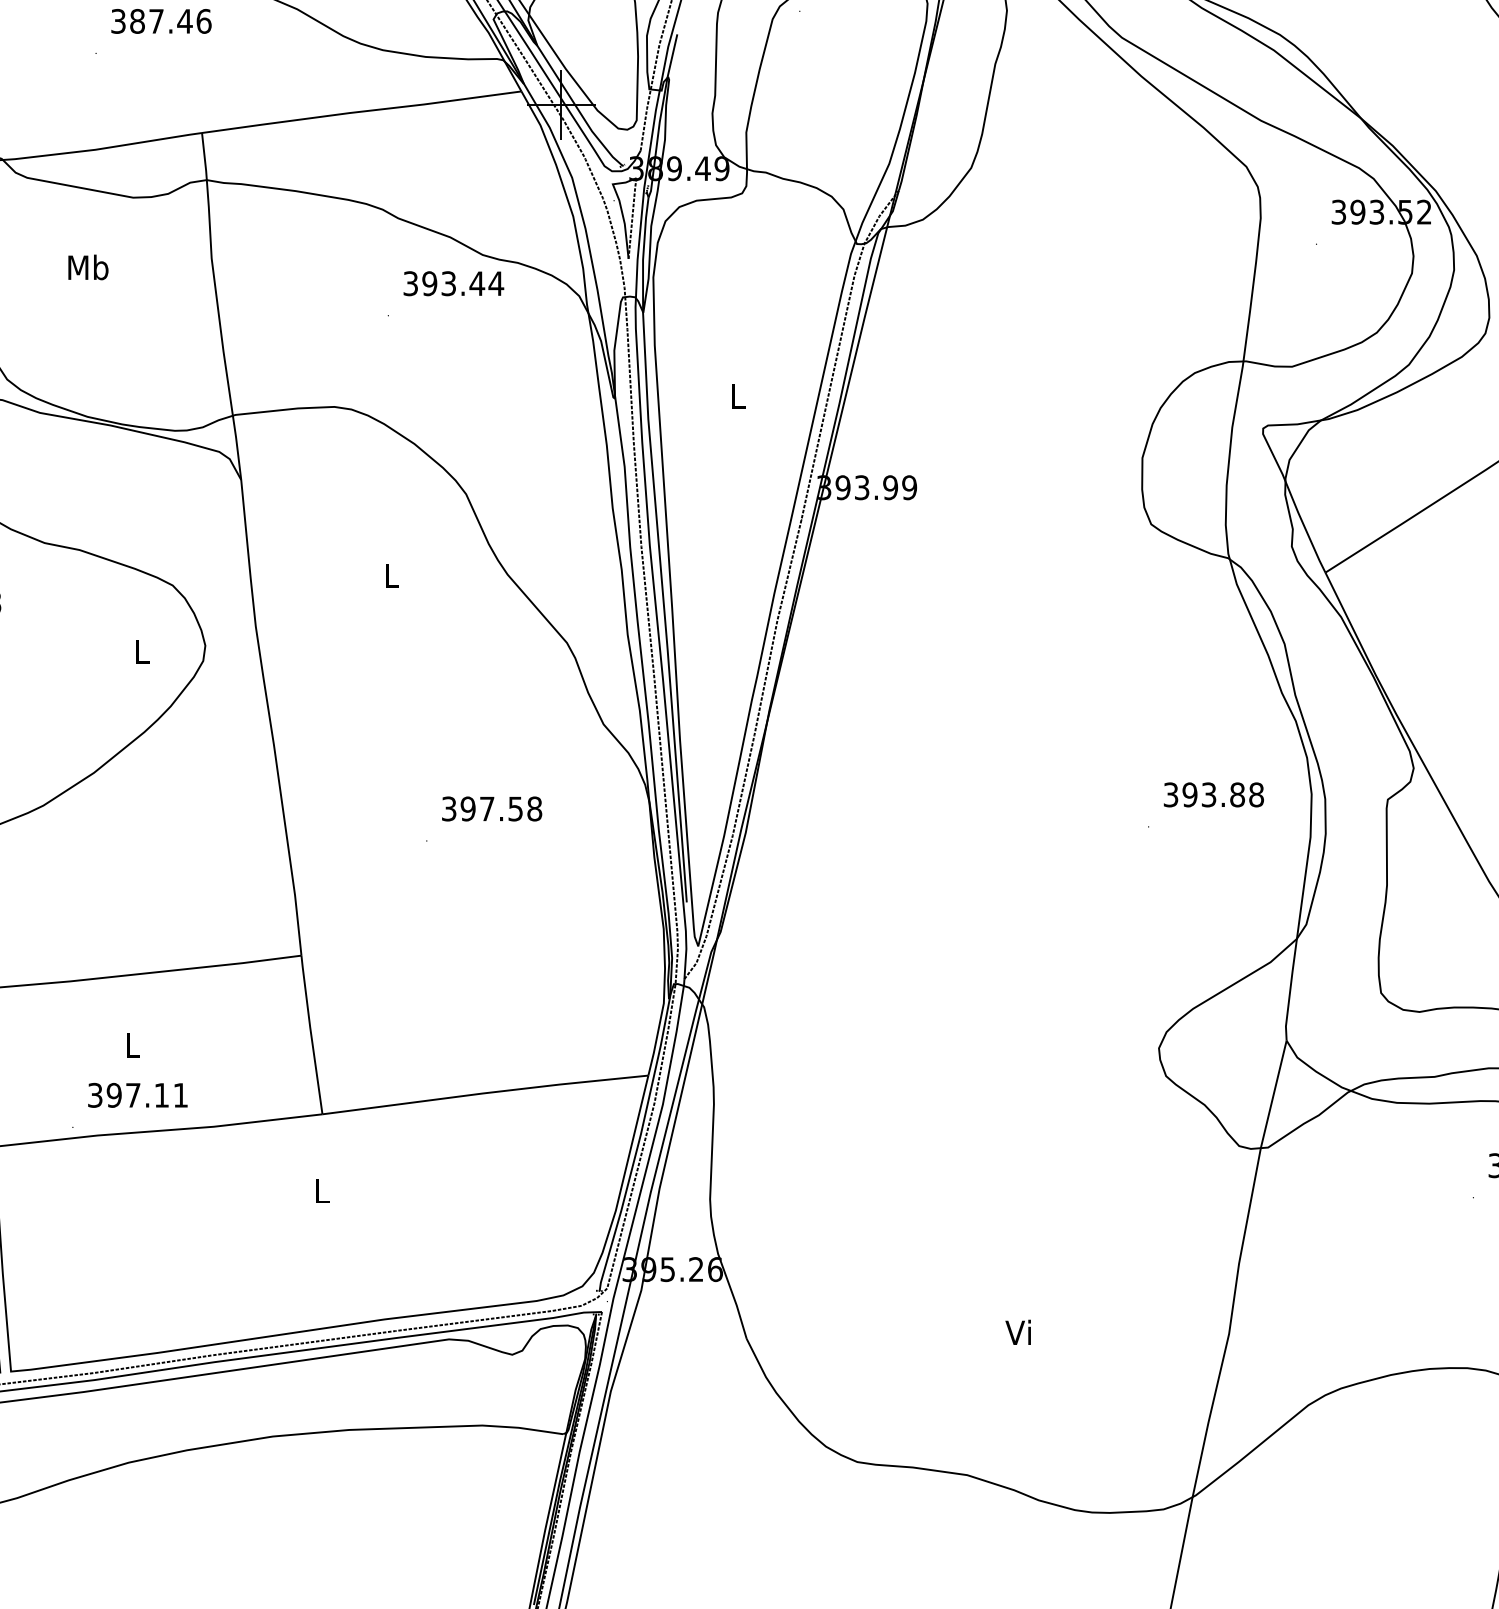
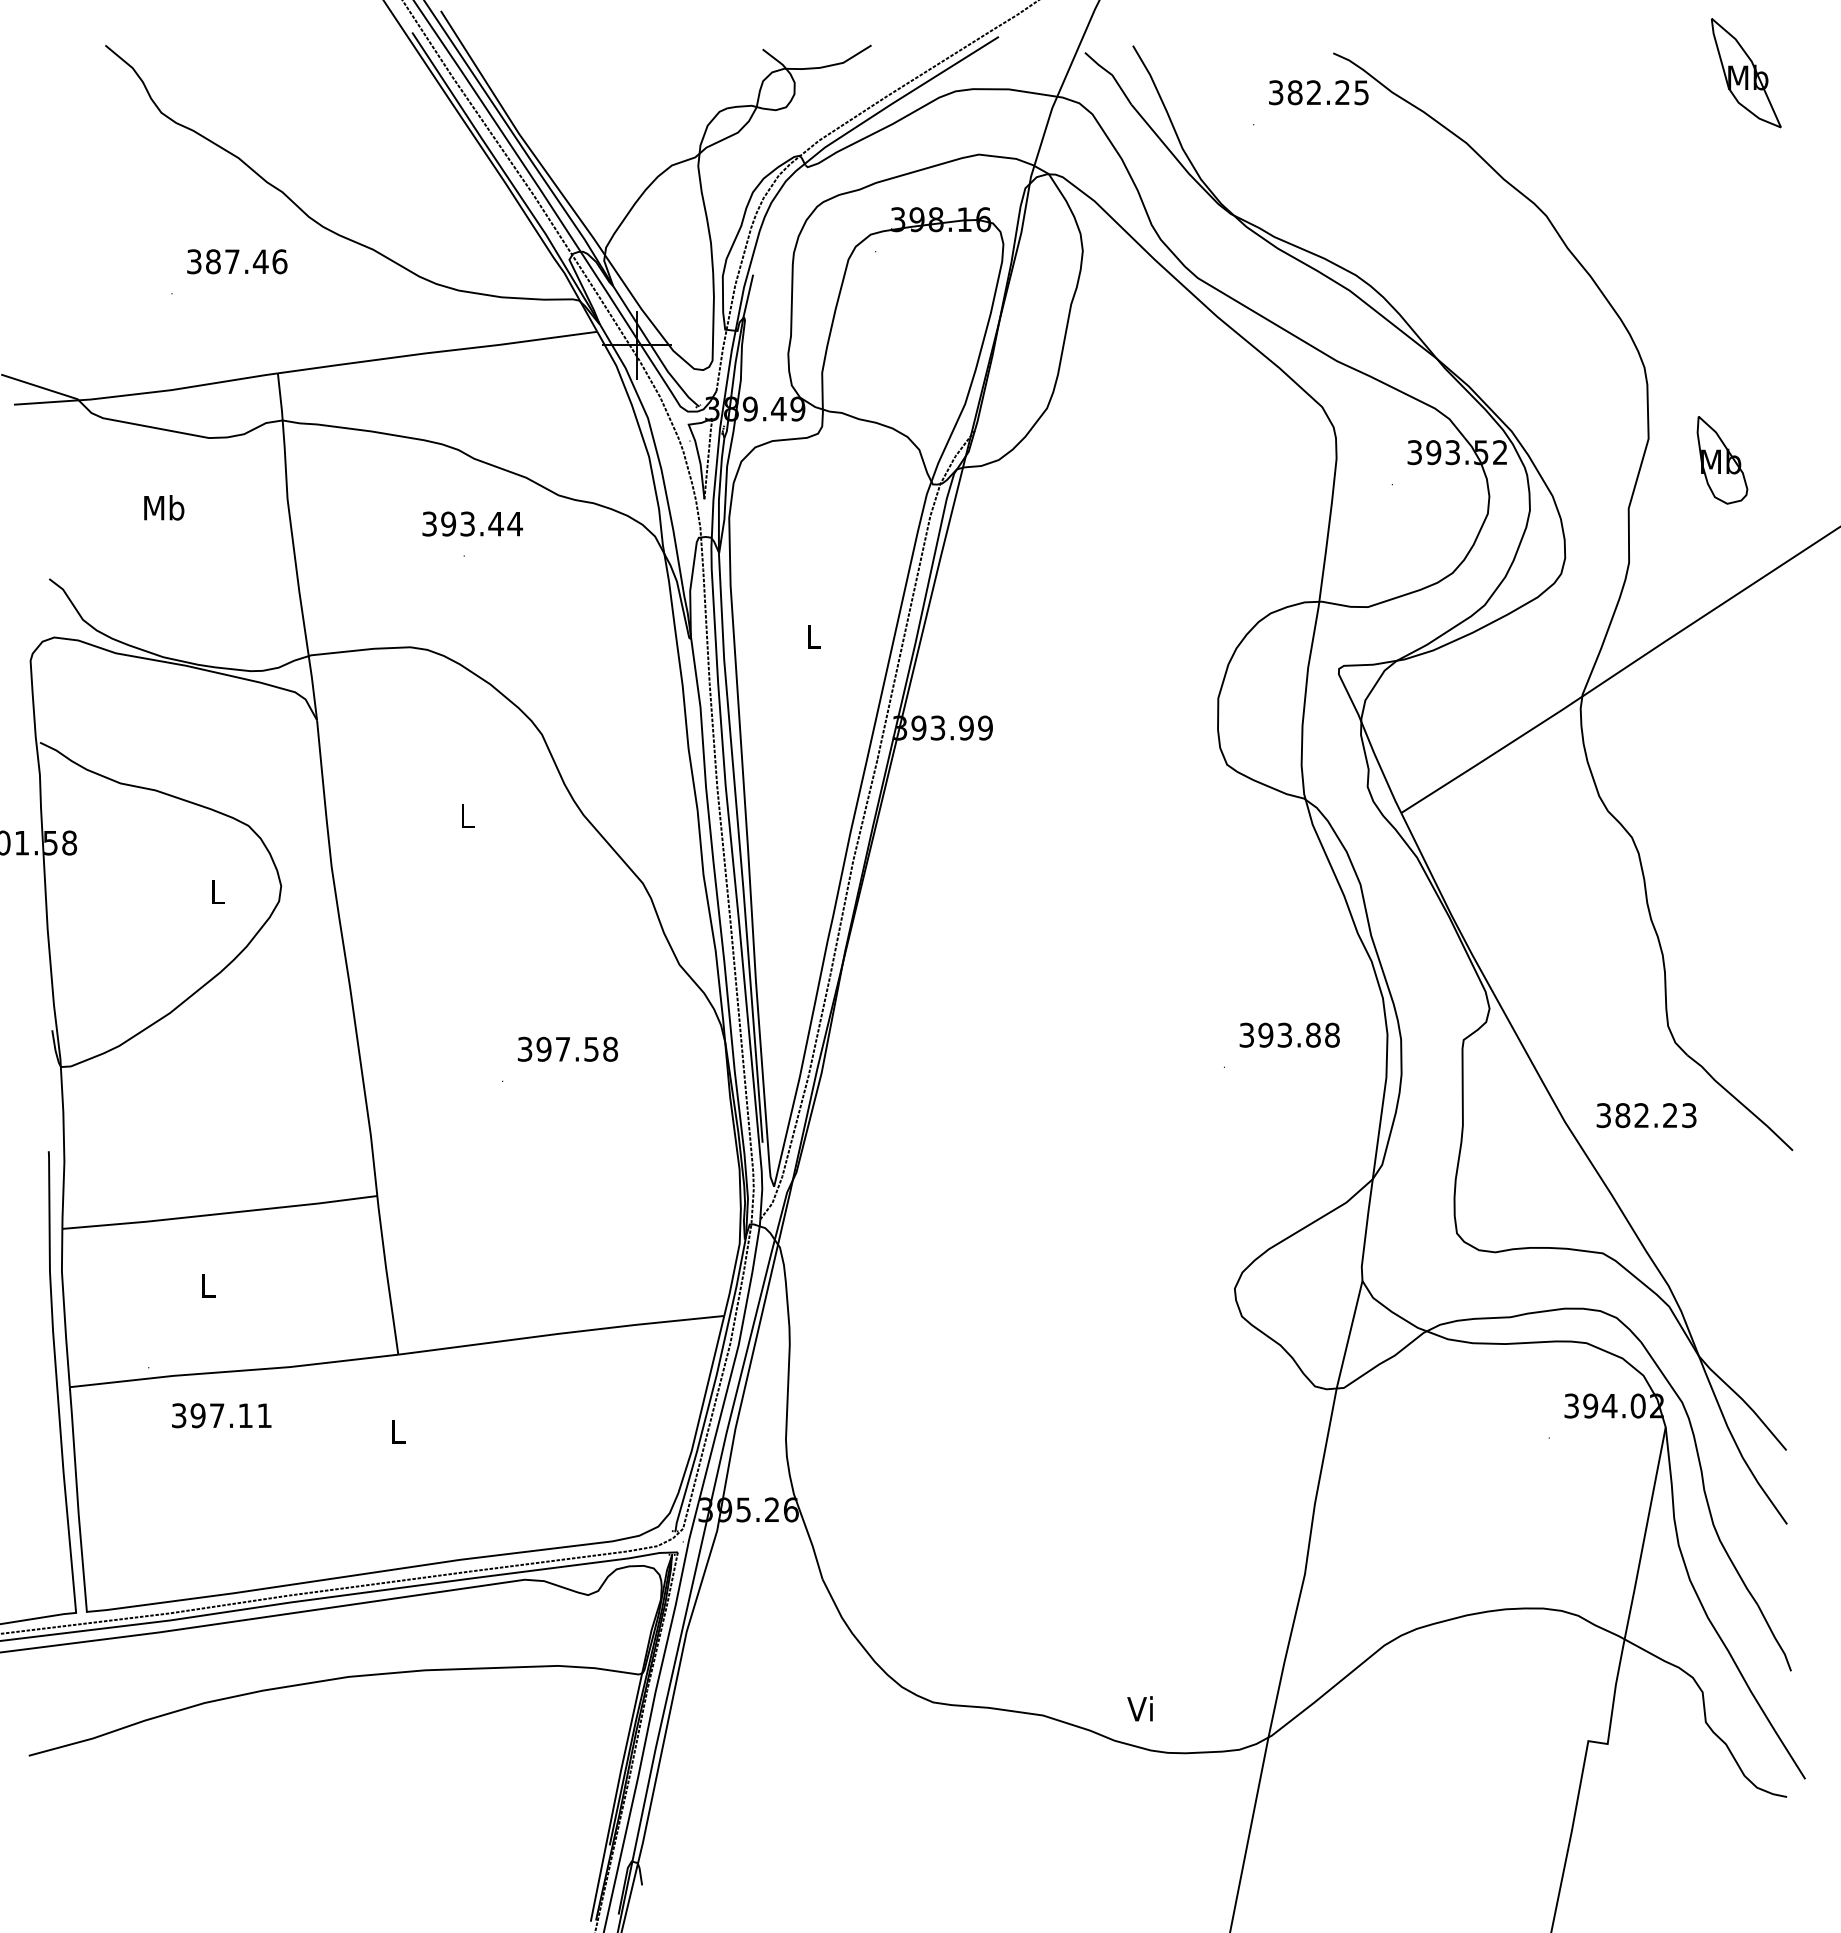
text: (453, 283) -> (472, 523), moved
text: (137, 1095) -> (221, 1415), moved
text: (1017, 1332) -> (1139, 1708), moved

